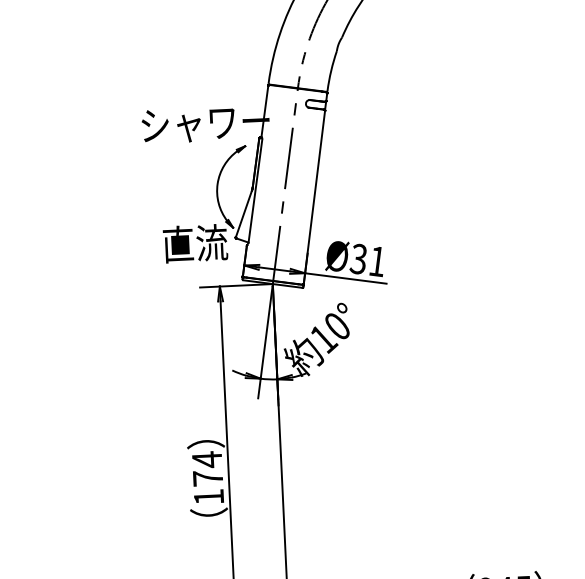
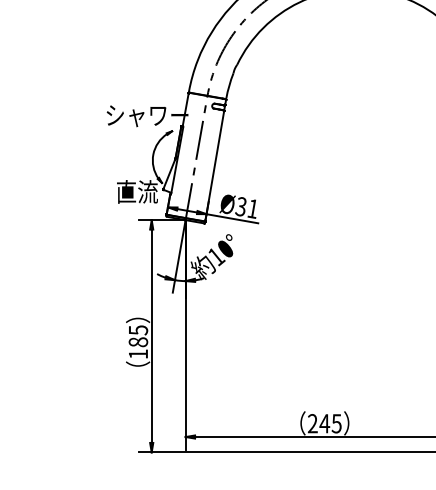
text: (207, 469) -> (138, 336), 174 -> 185

